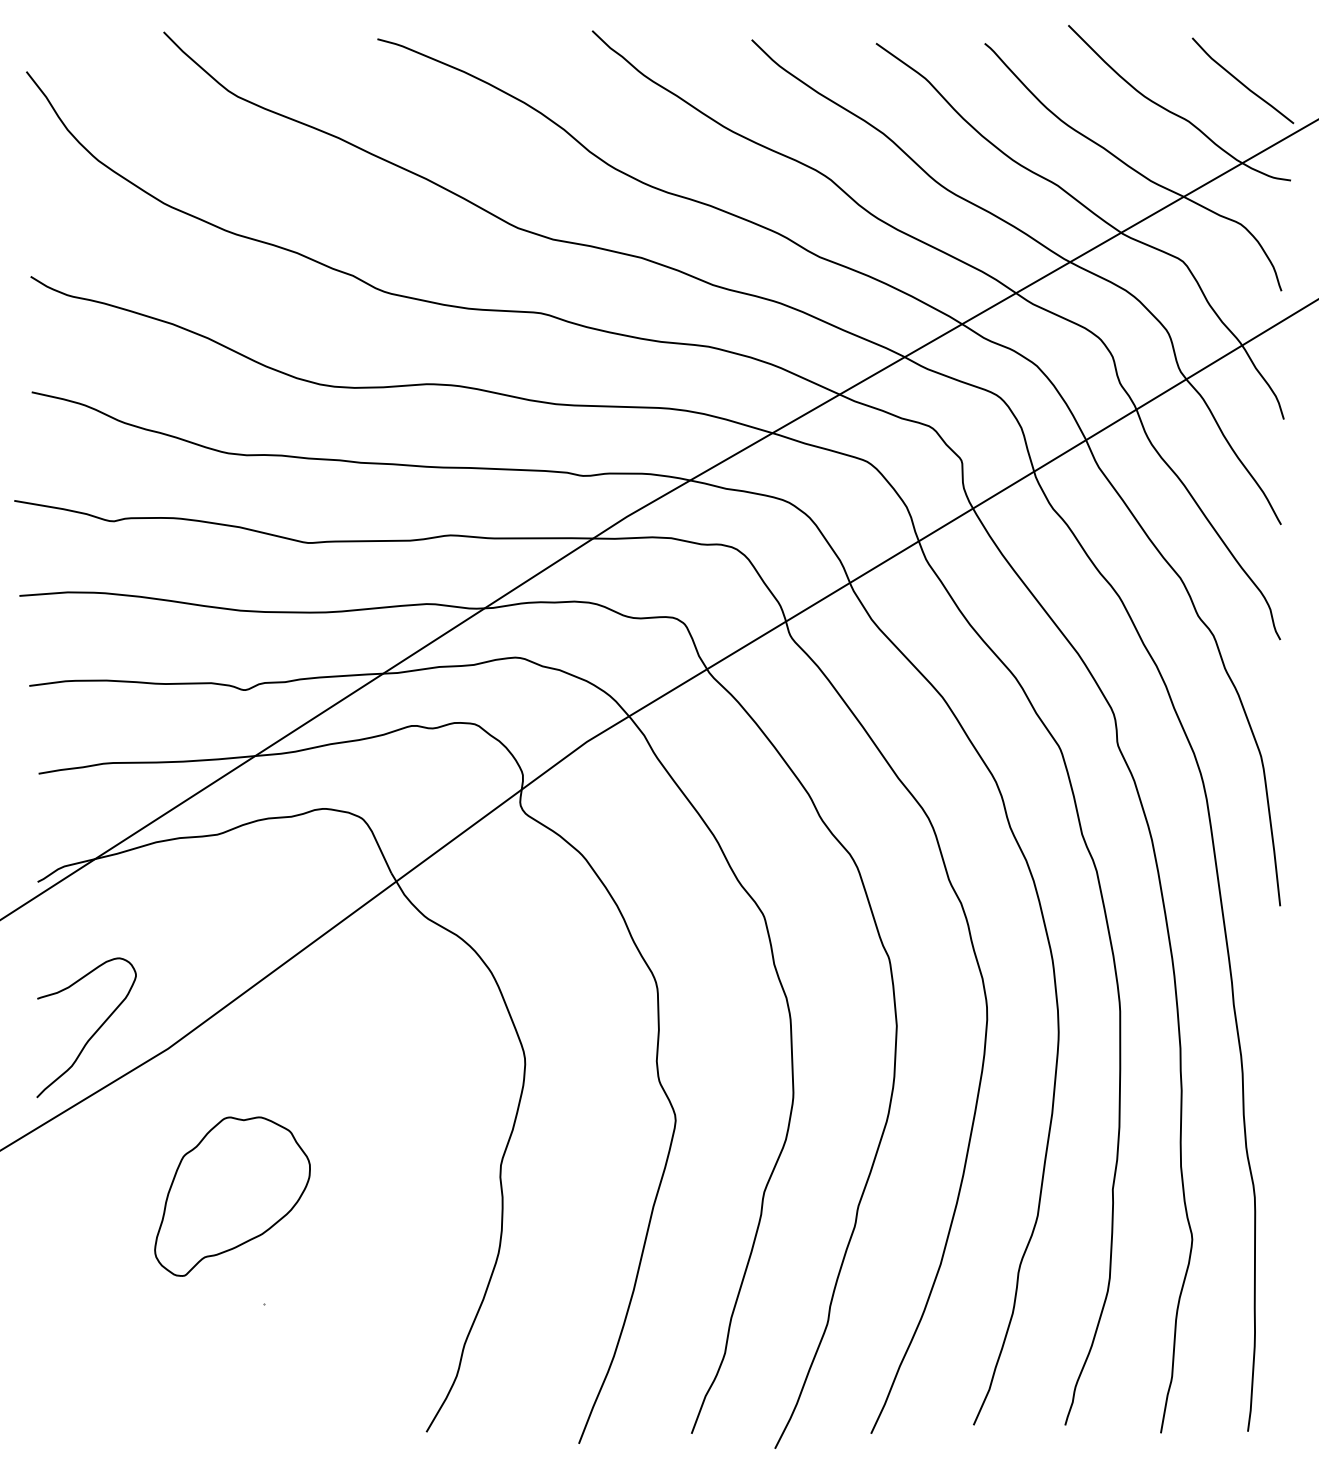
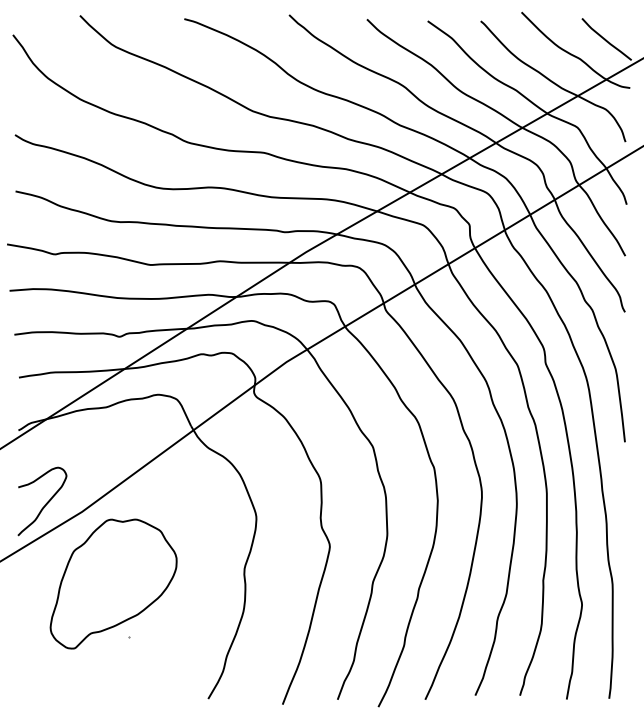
part: (232, 1195) -> (113, 583), size x1.67

